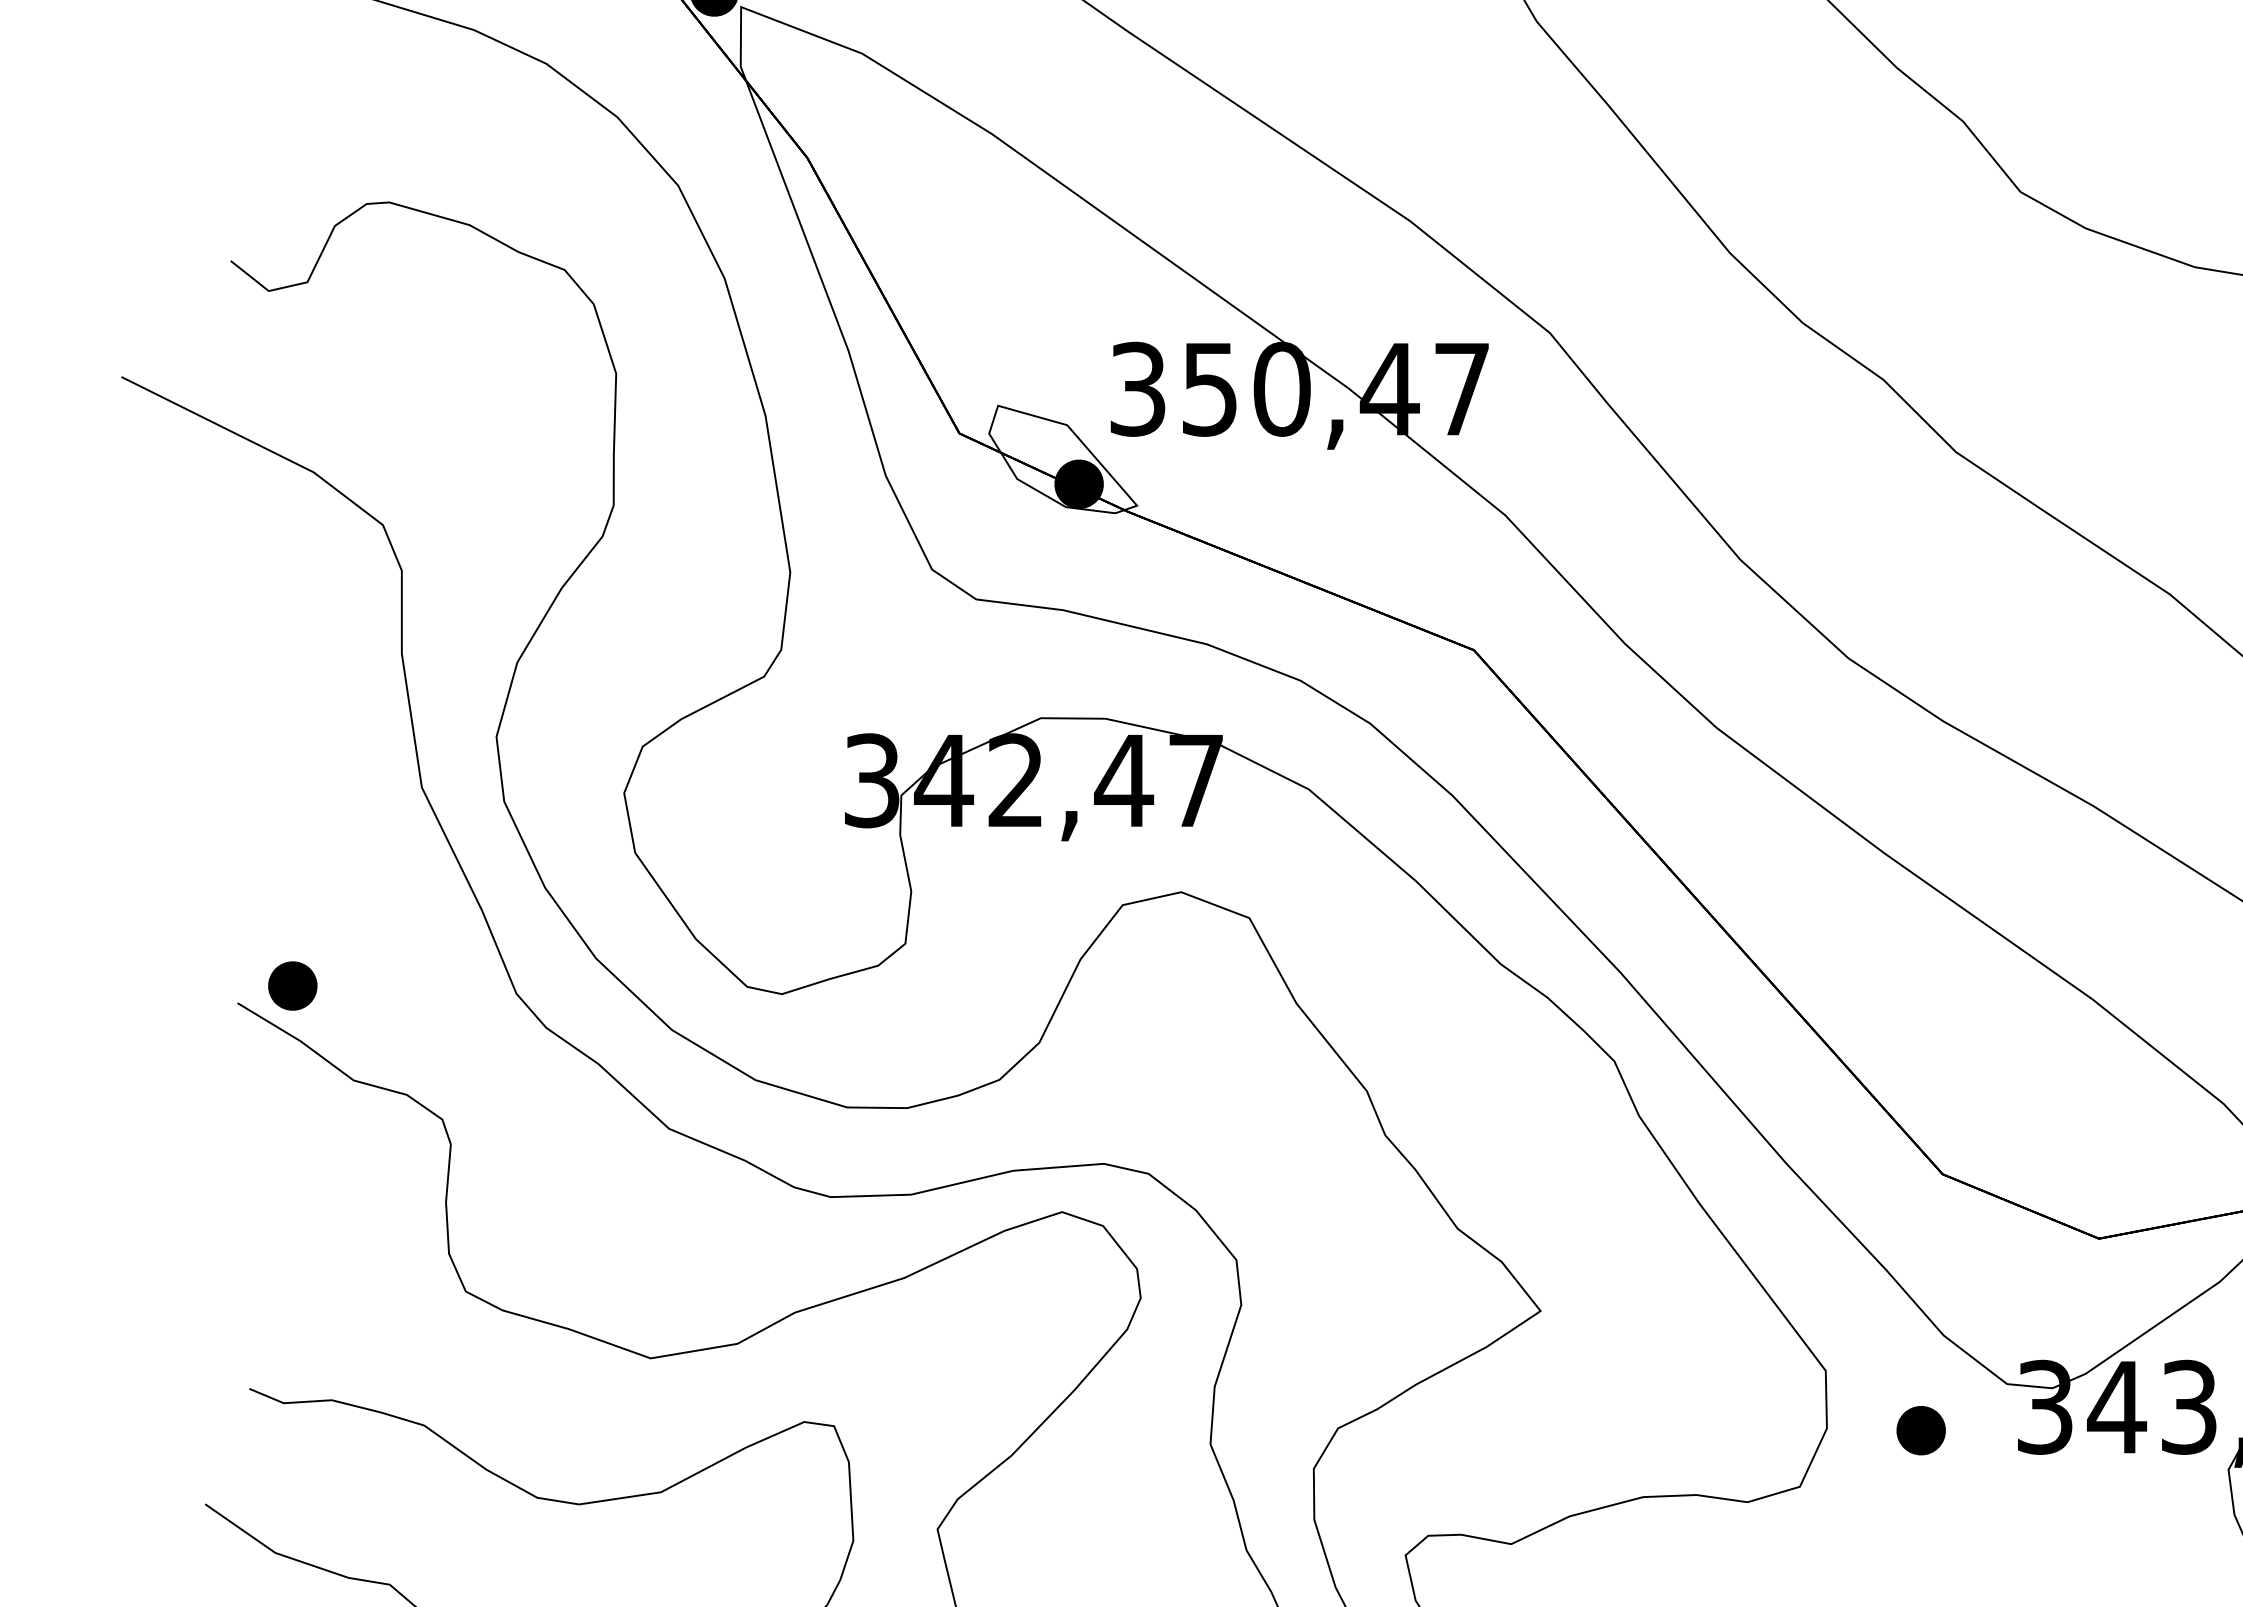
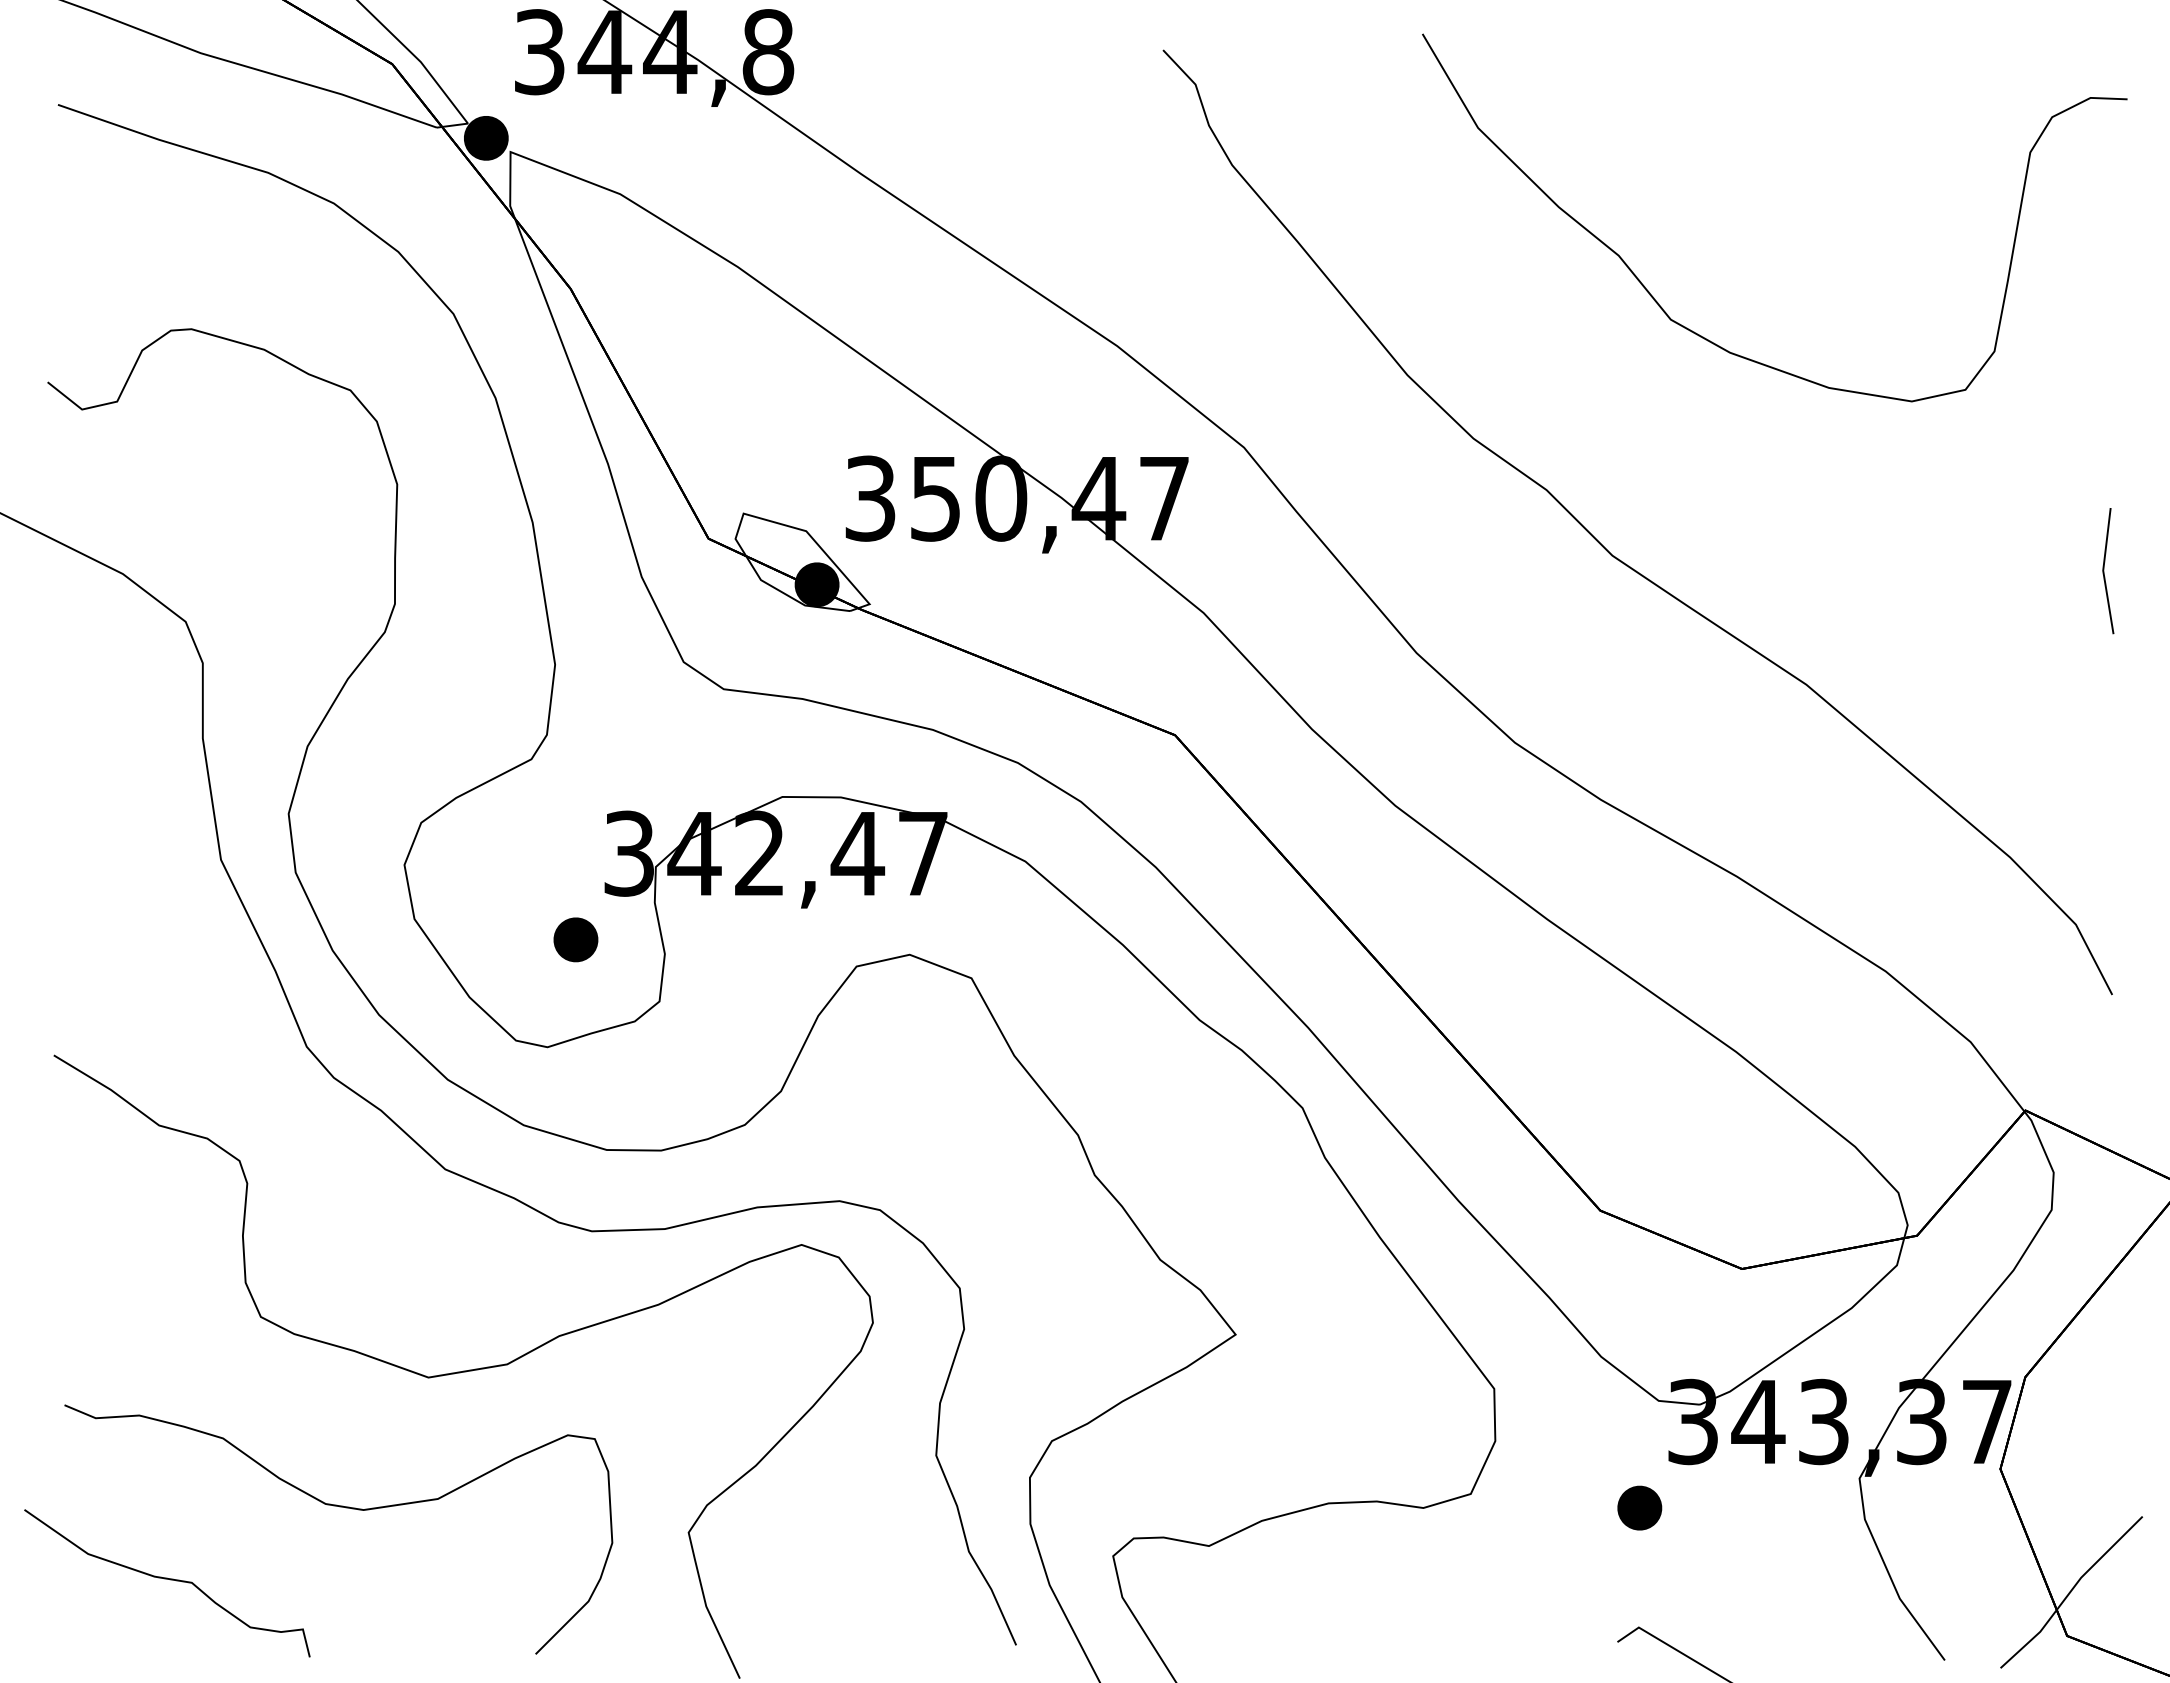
part: (292, 985) -> (575, 939), moved
part: (1920, 1429) -> (1639, 1507), moved

